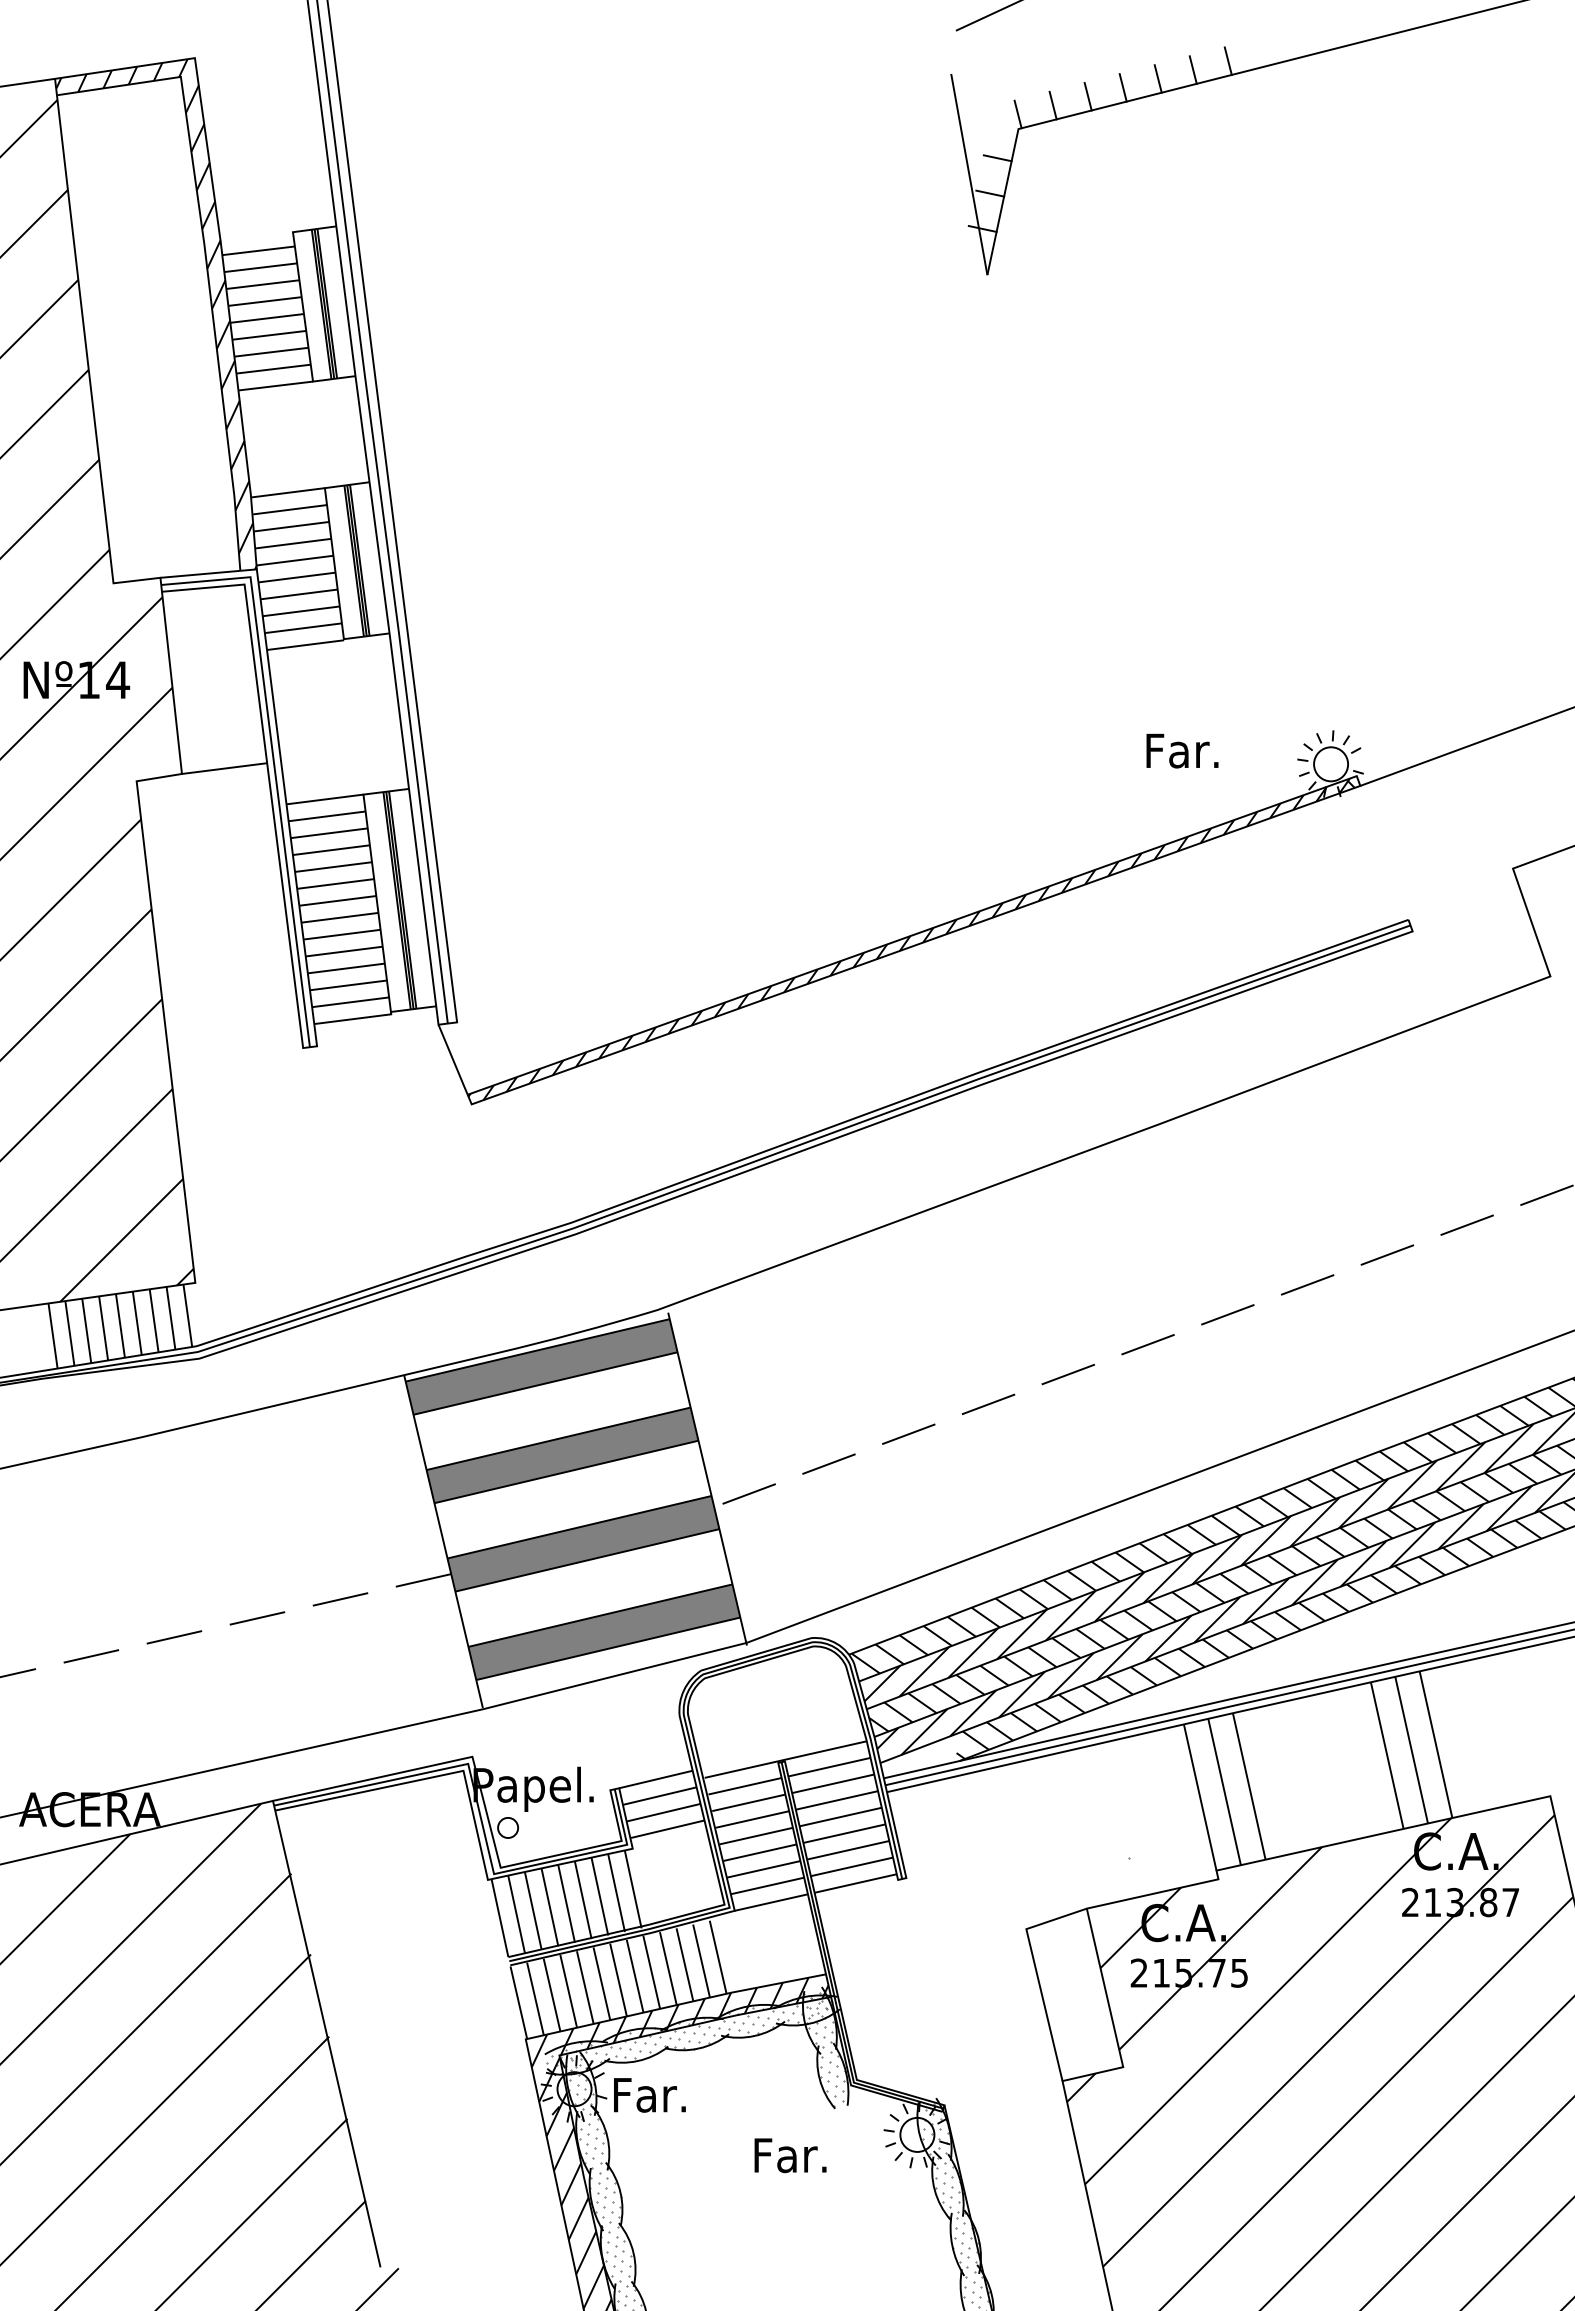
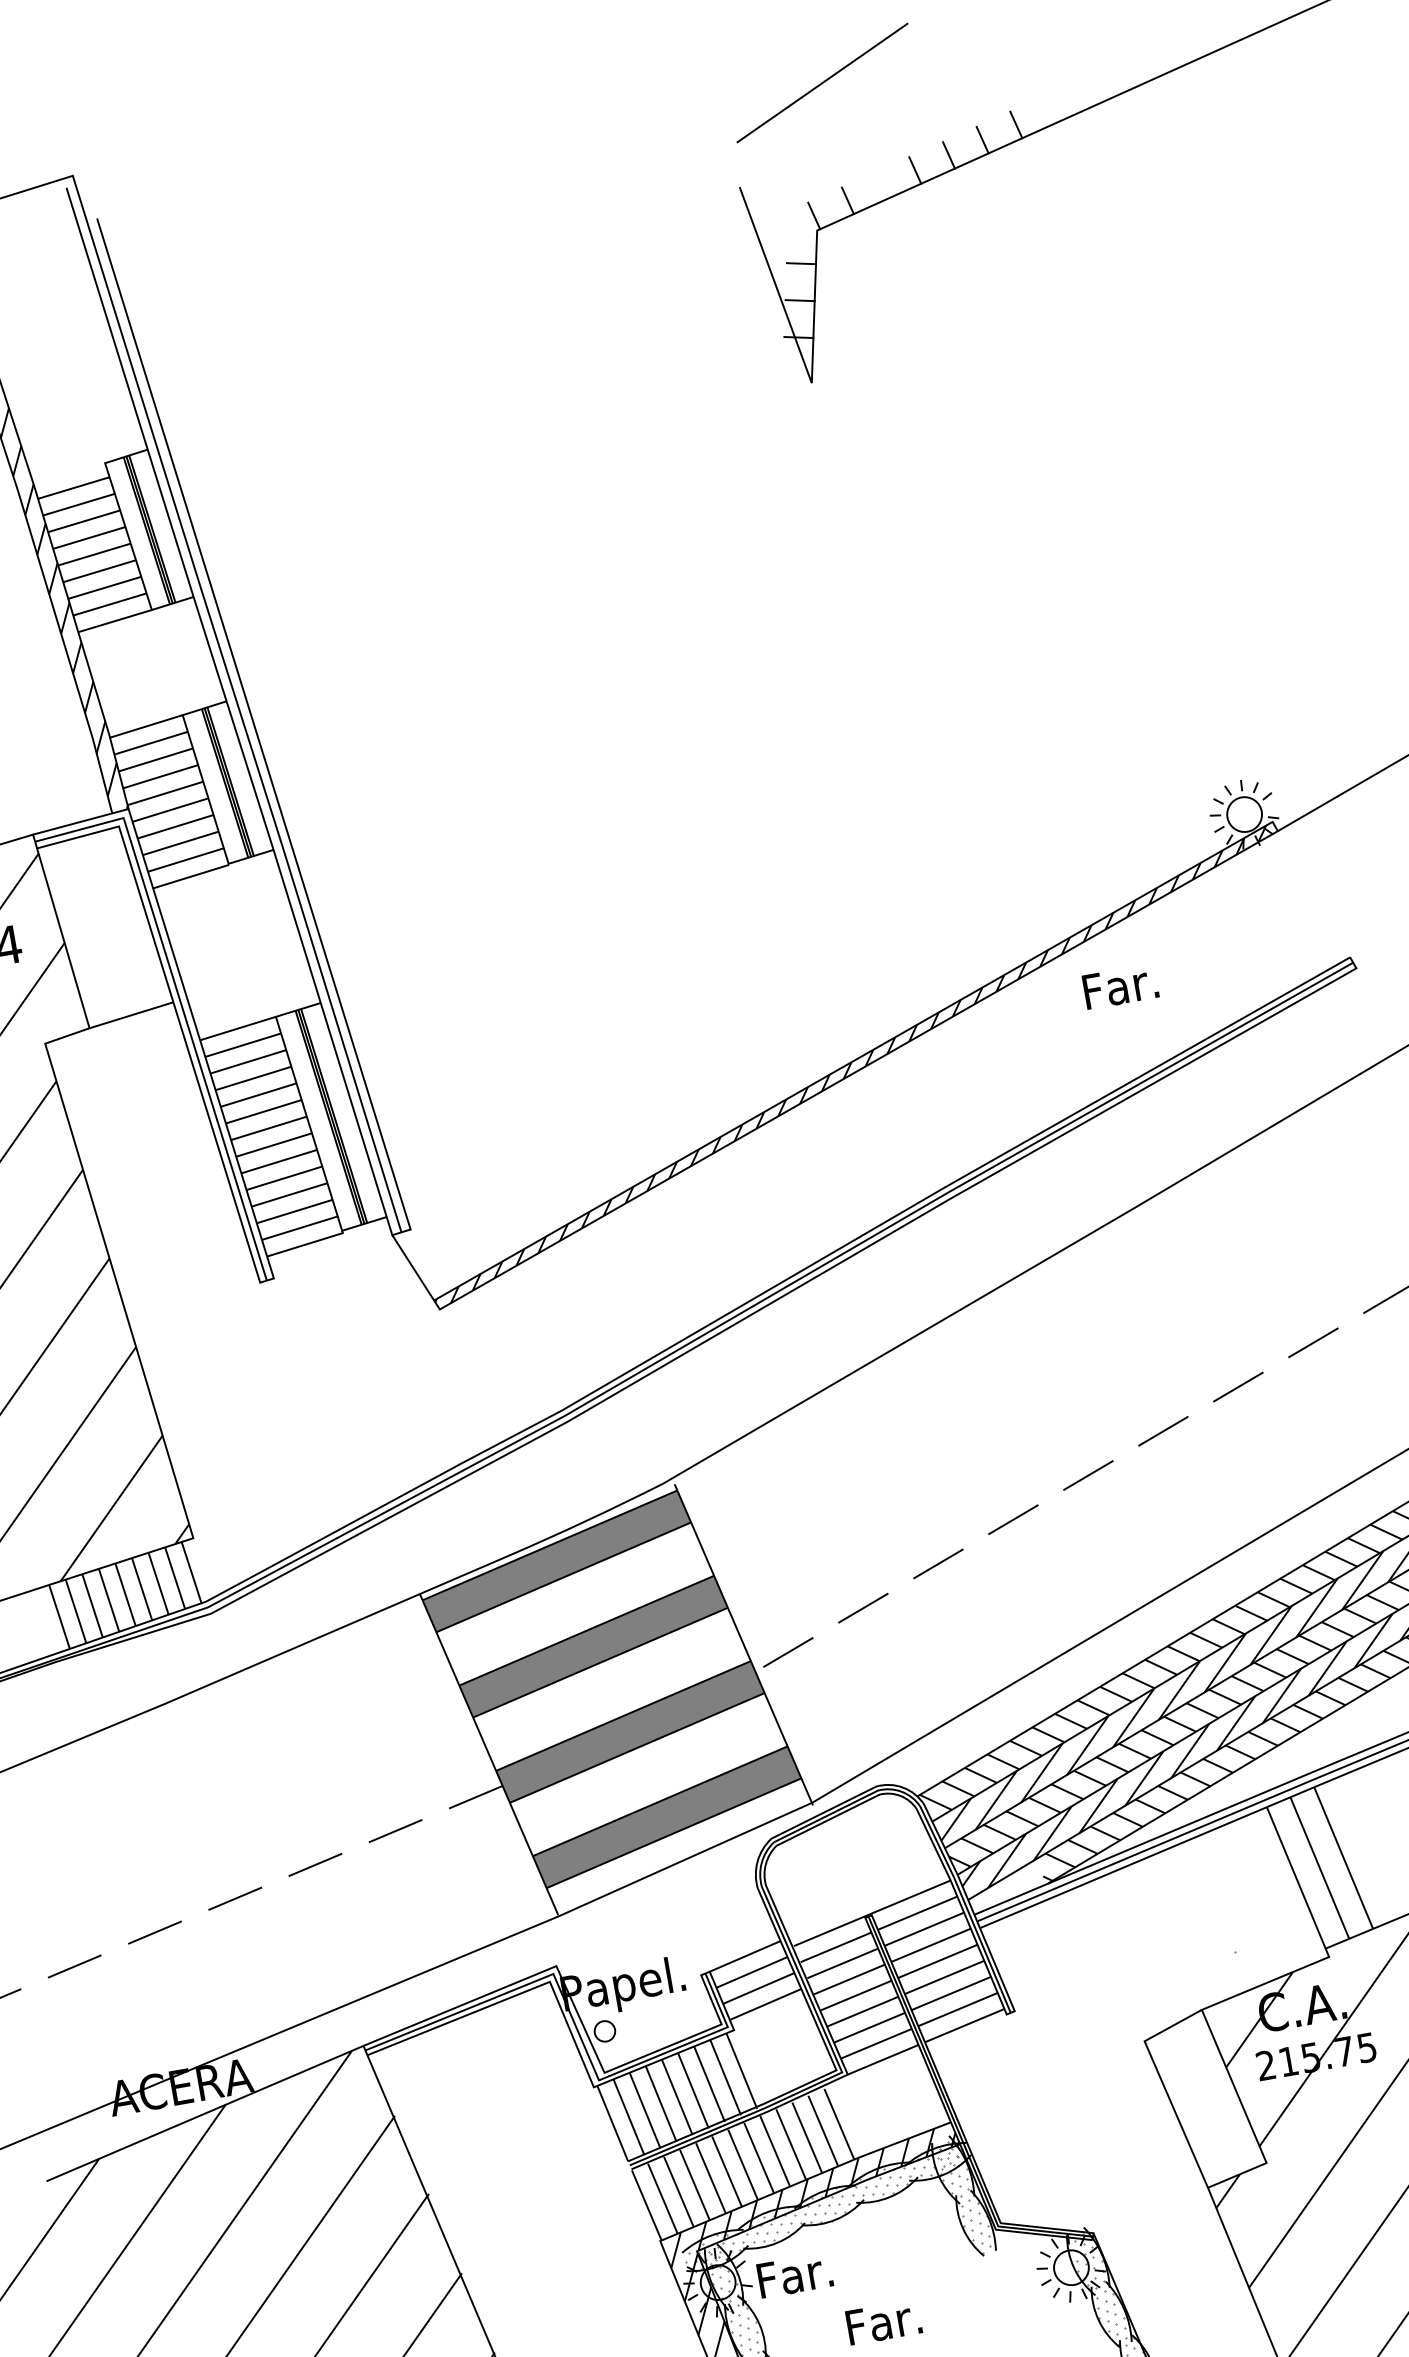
line: (1087, 96) -> (880, 185), removed
text: (1182, 750) -> (1120, 986), moved
text: (790, 2155) -> (883, 2322), moved

